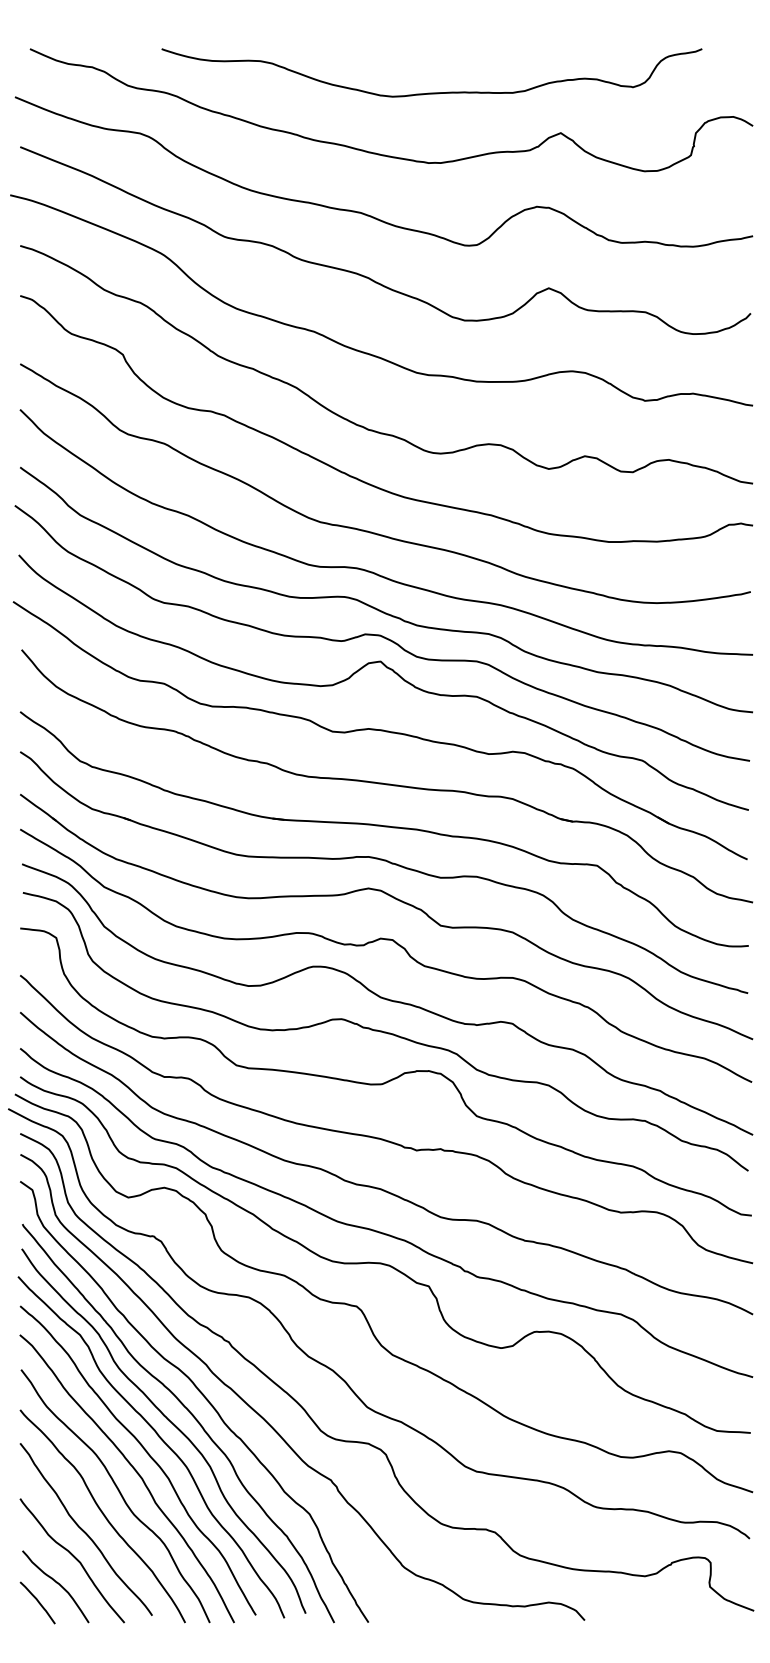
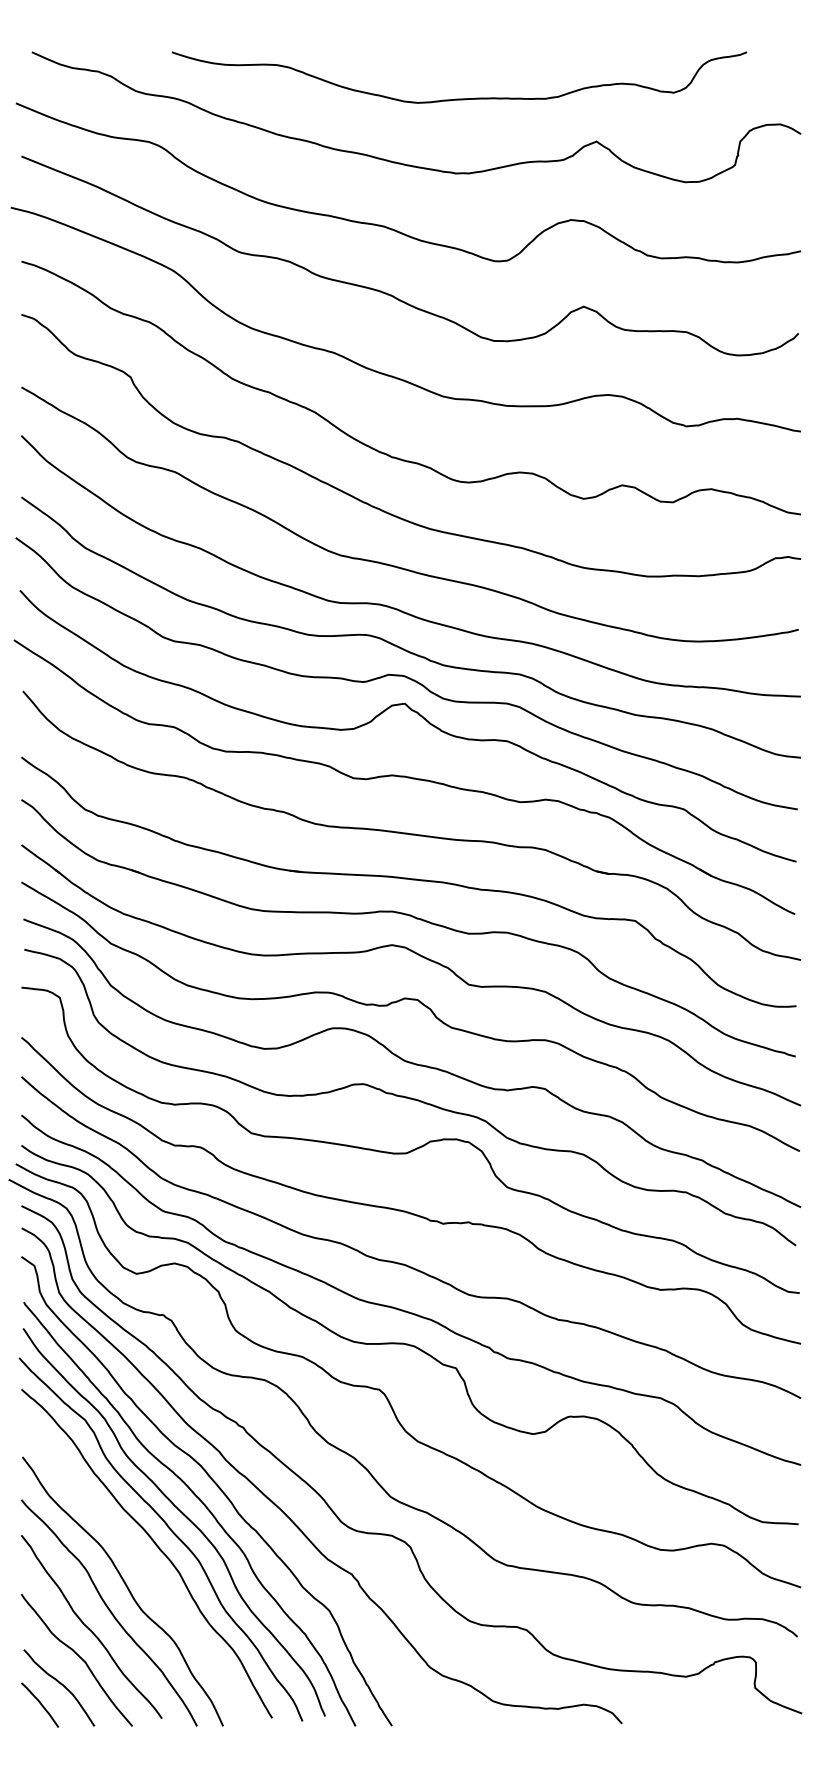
curve: (135, 1472) -> (144, 1566), removed

